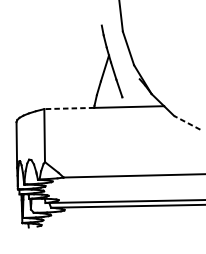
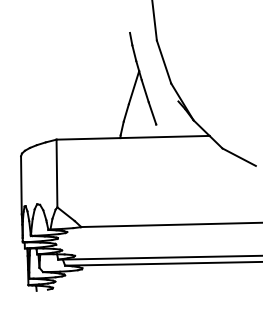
line: (69, 108) -> (88, 138), dashed -> solid
line: (187, 123) -> (239, 157), dashed -> solid

